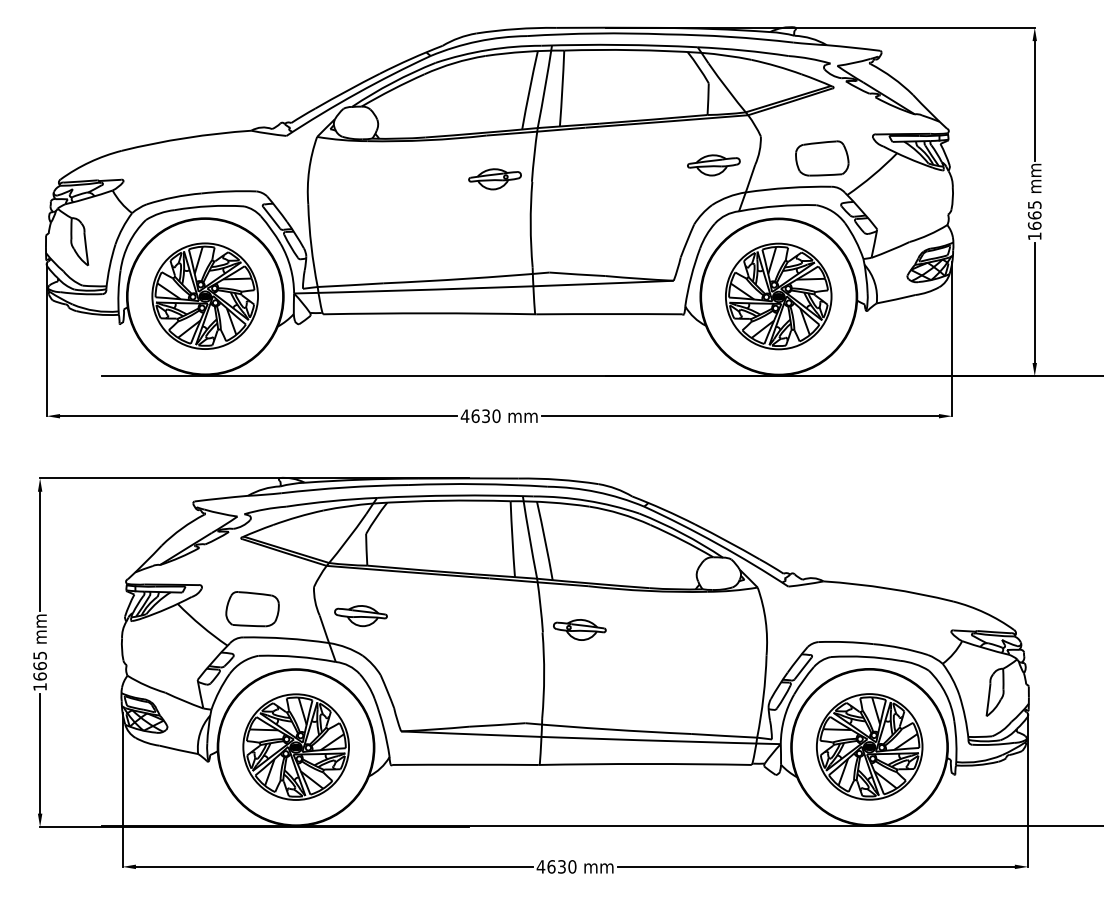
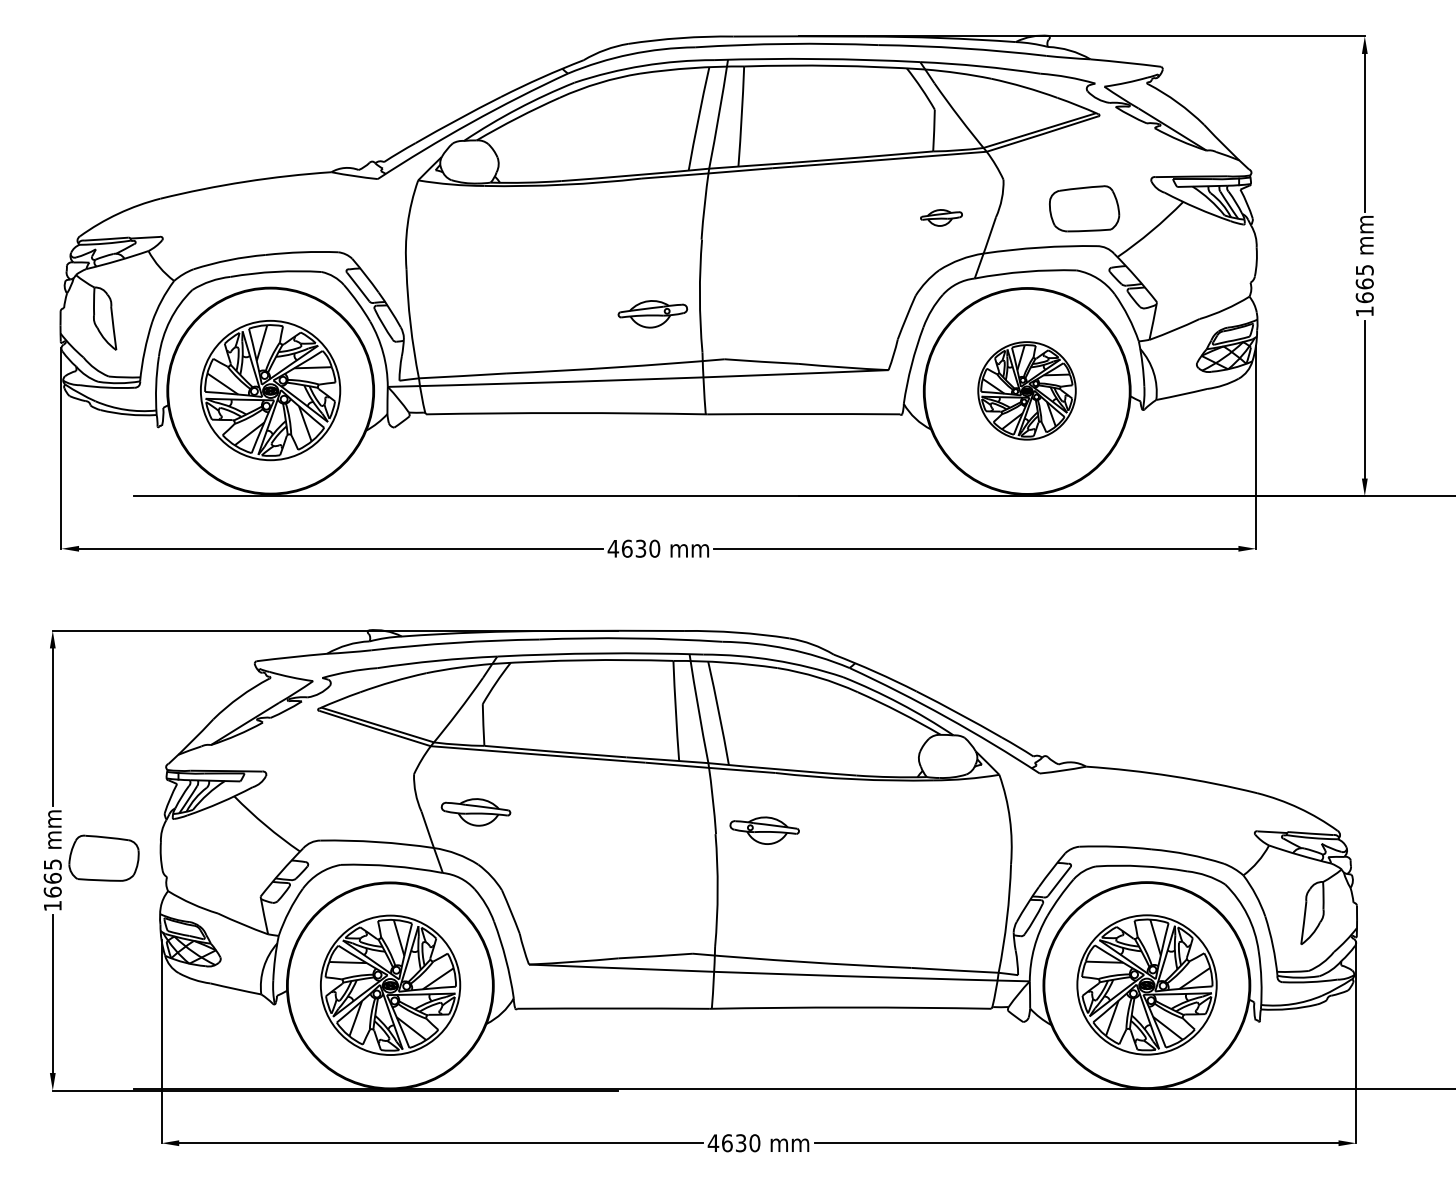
part: (713, 165) -> (941, 217), size x0.6
part: (494, 179) -> (652, 314), moved
part: (778, 296) -> (1026, 390), size x0.7
part: (252, 608) -> (103, 857), moved

